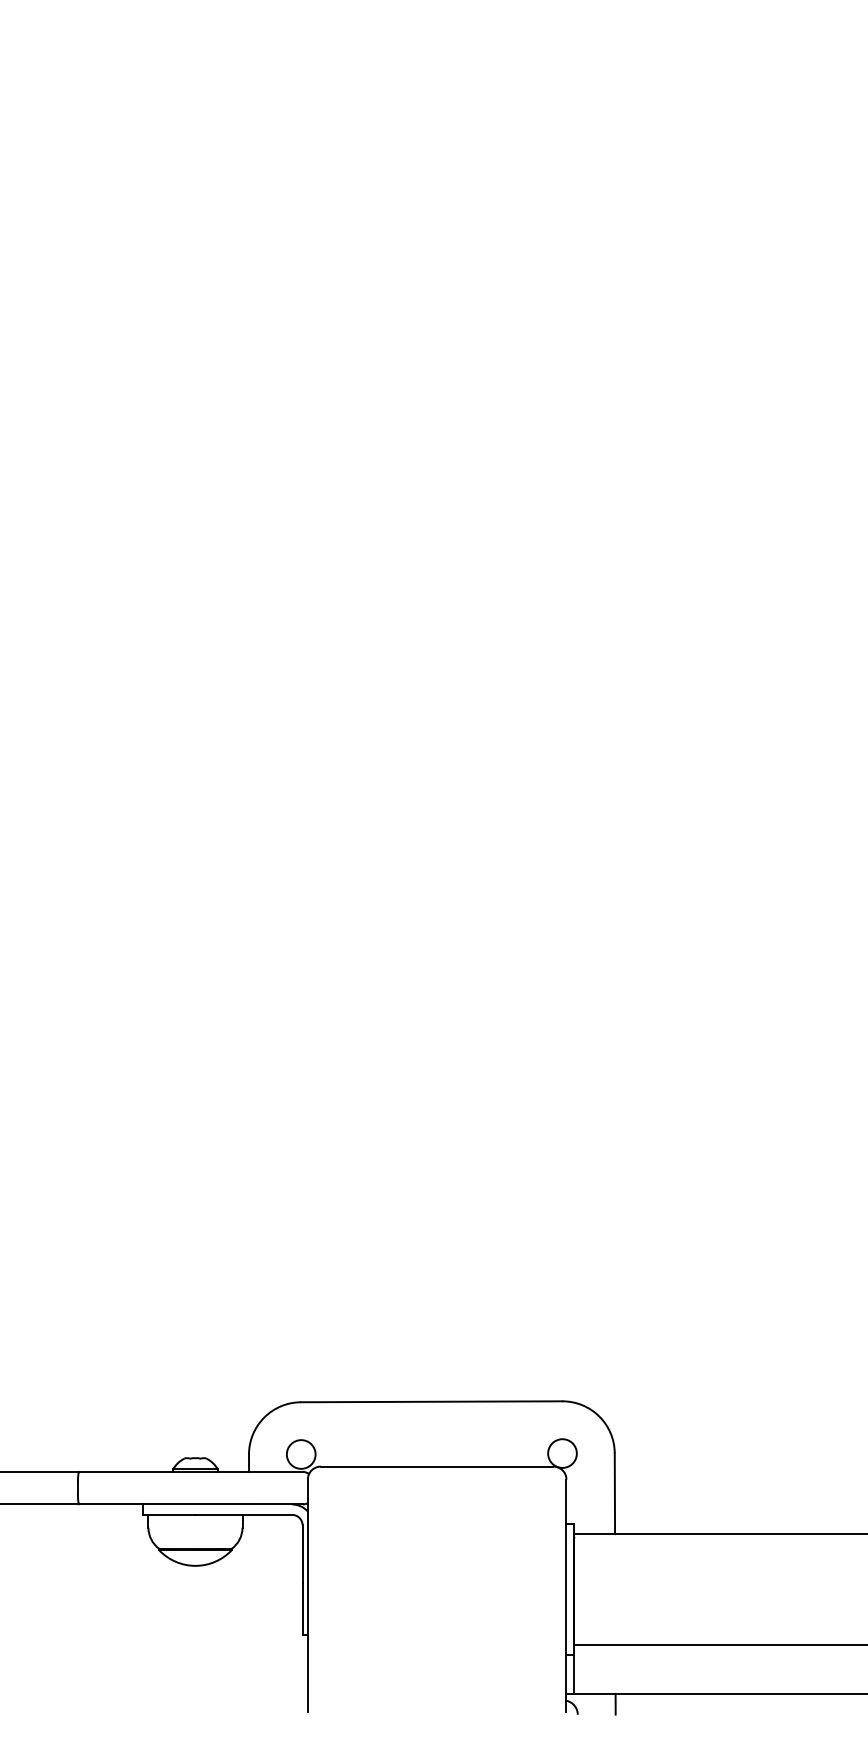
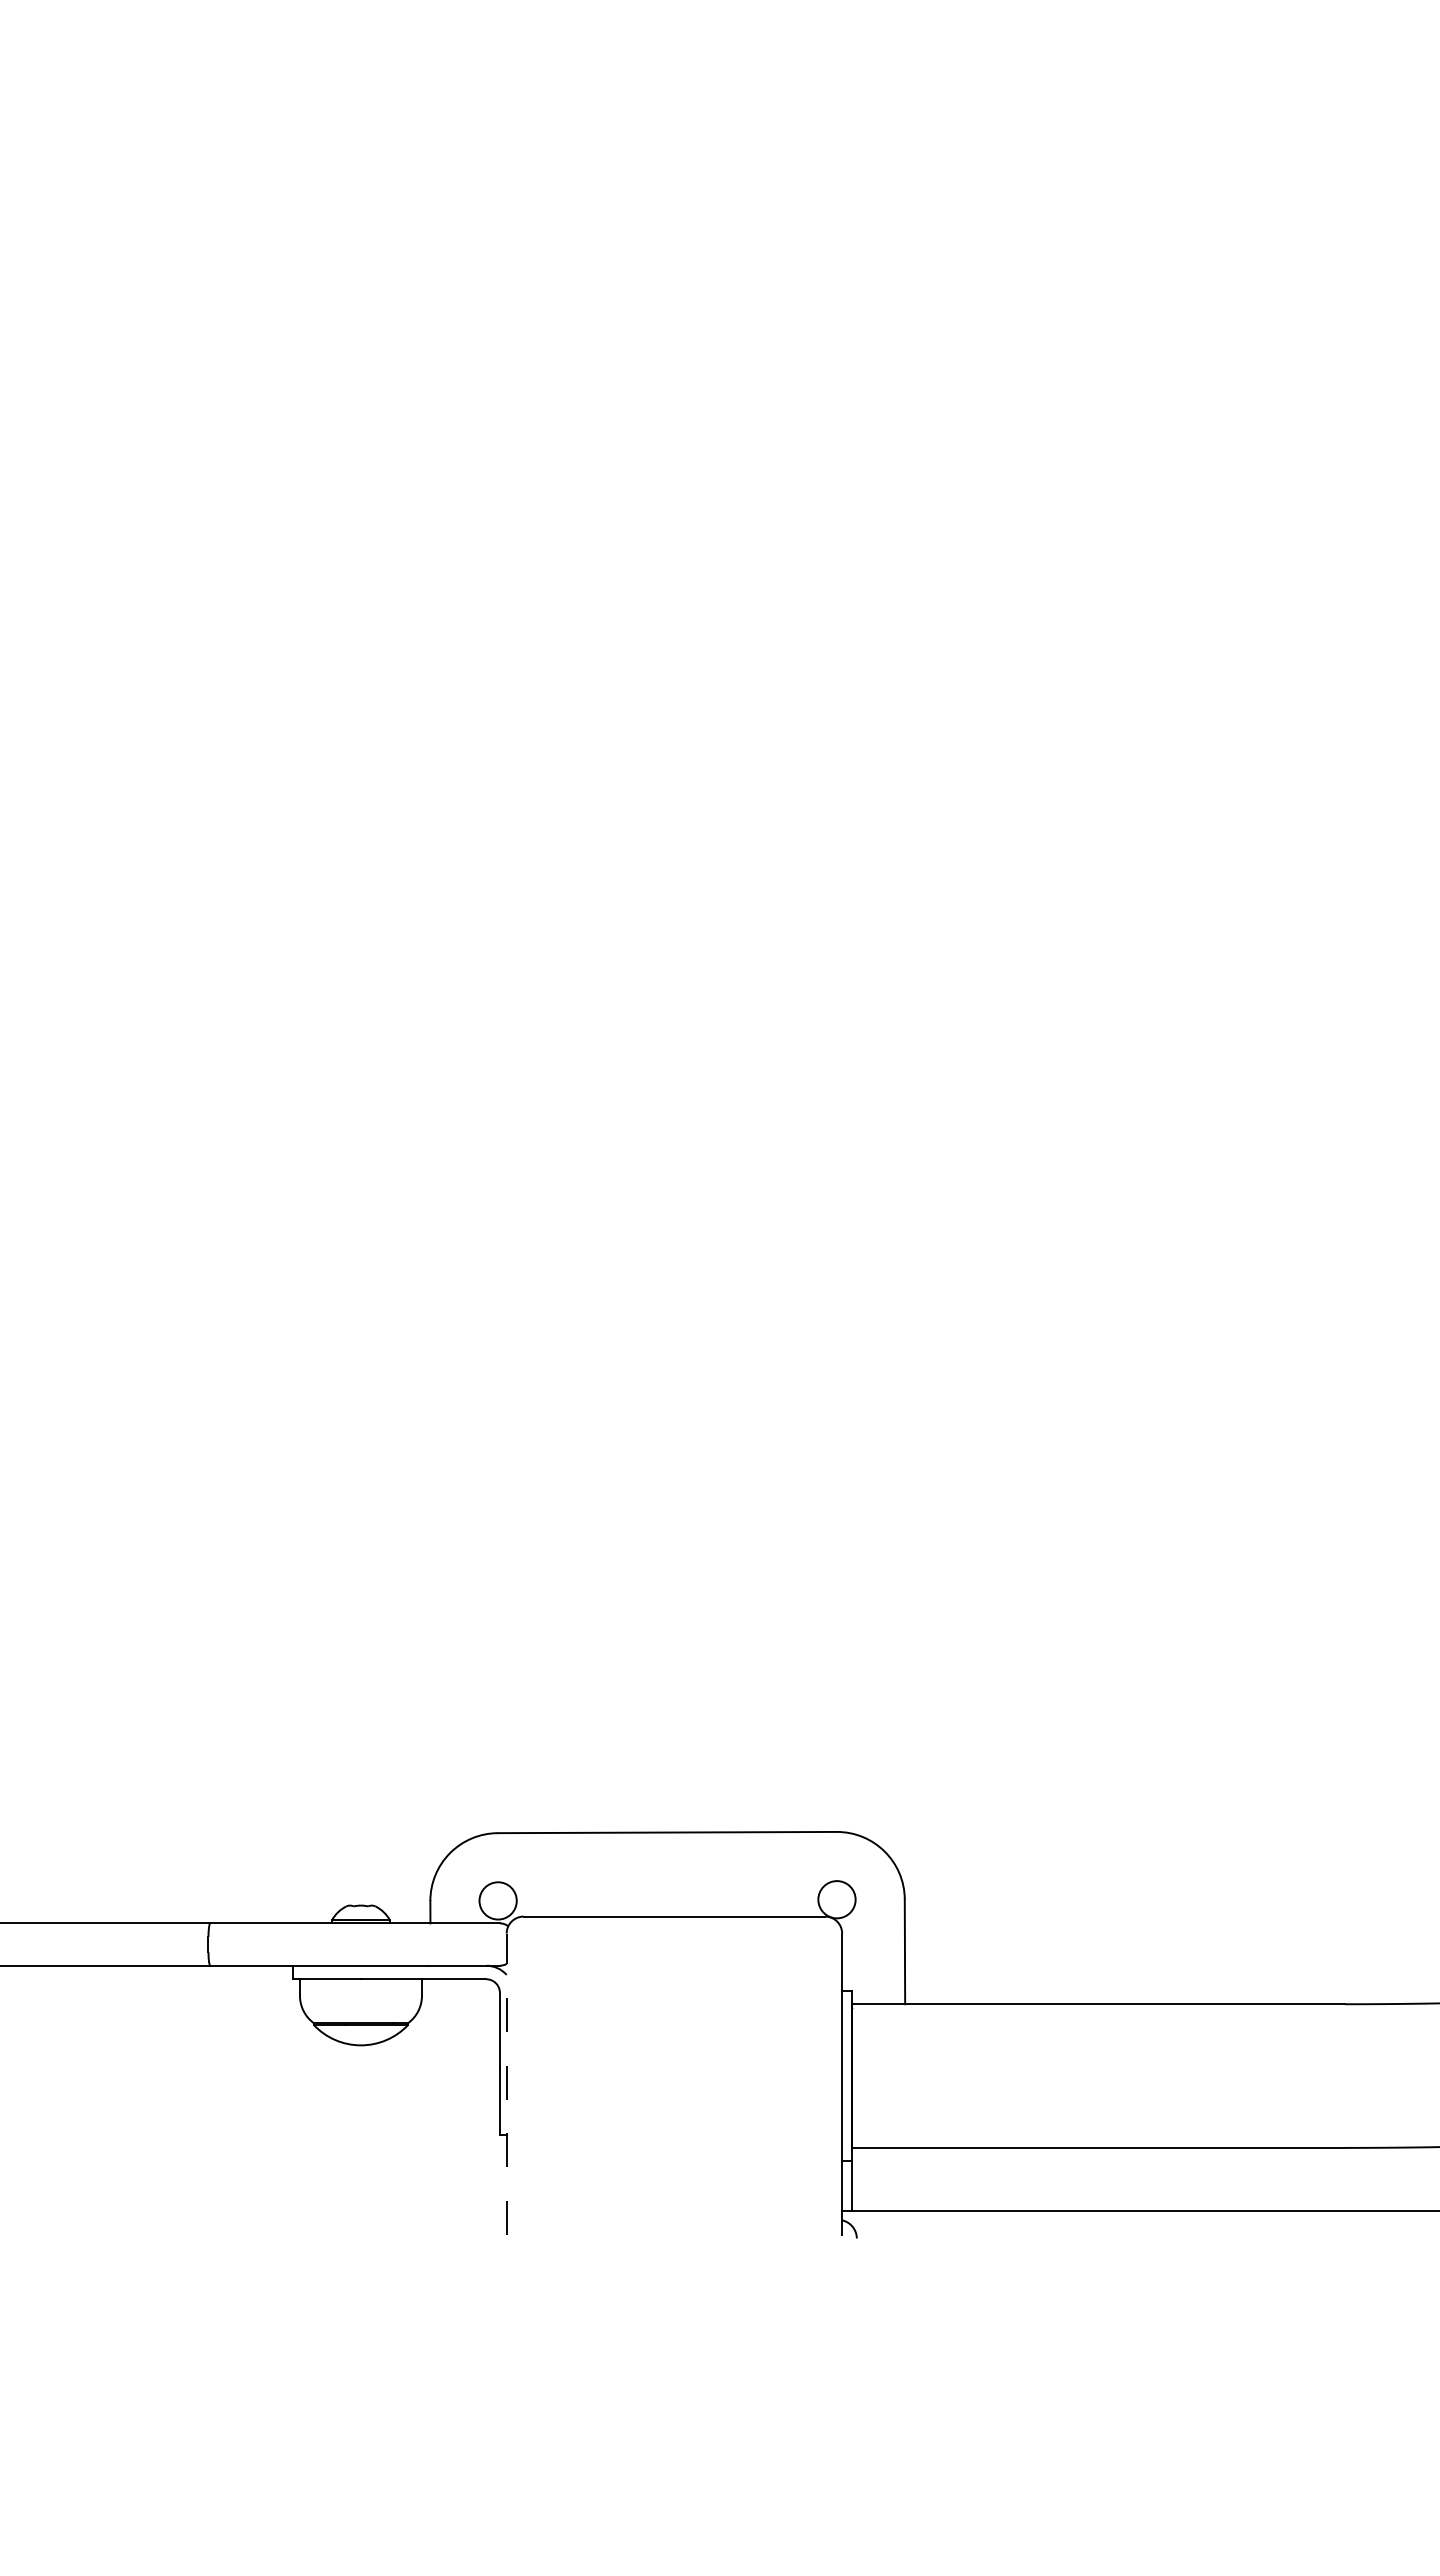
line: (307, 1596) -> (506, 2084), solid -> dashed
line: (615, 1703) -> (905, 2224), removed

